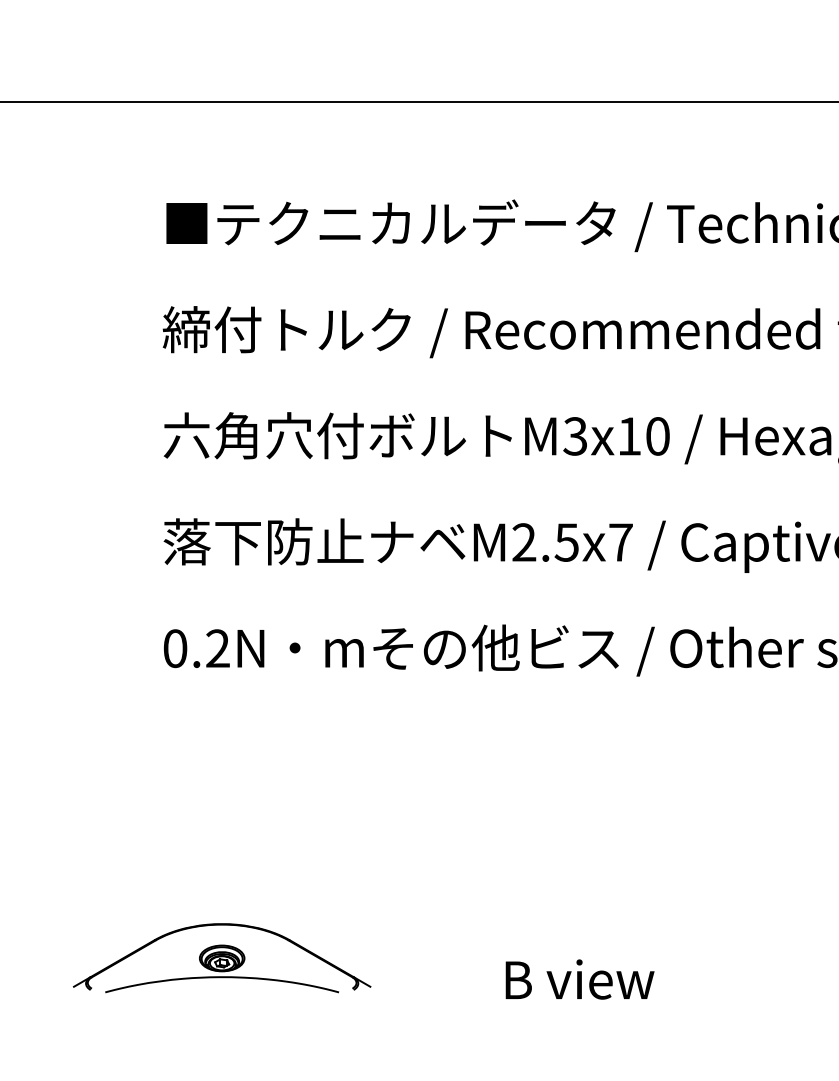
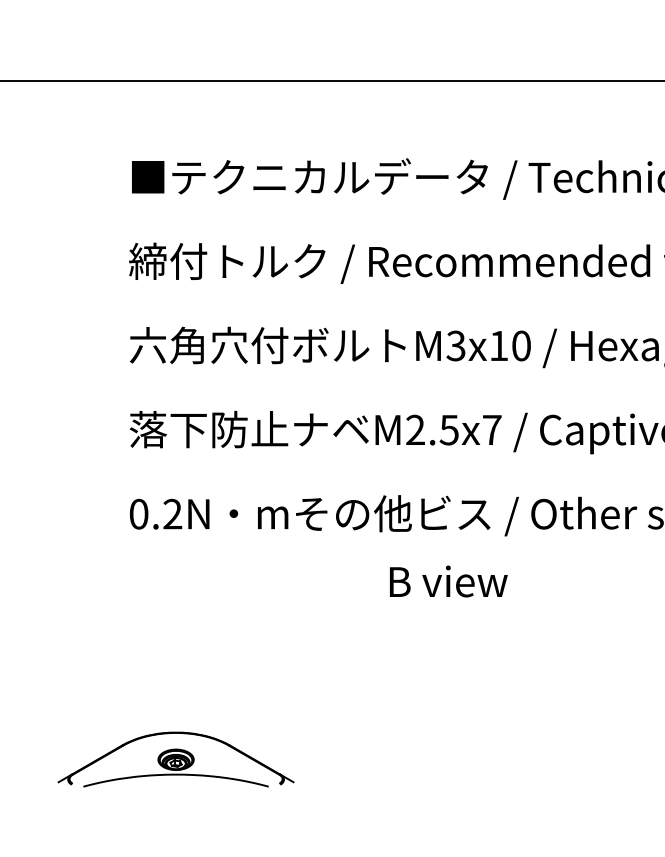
text: (579, 979) -> (448, 581), moved

